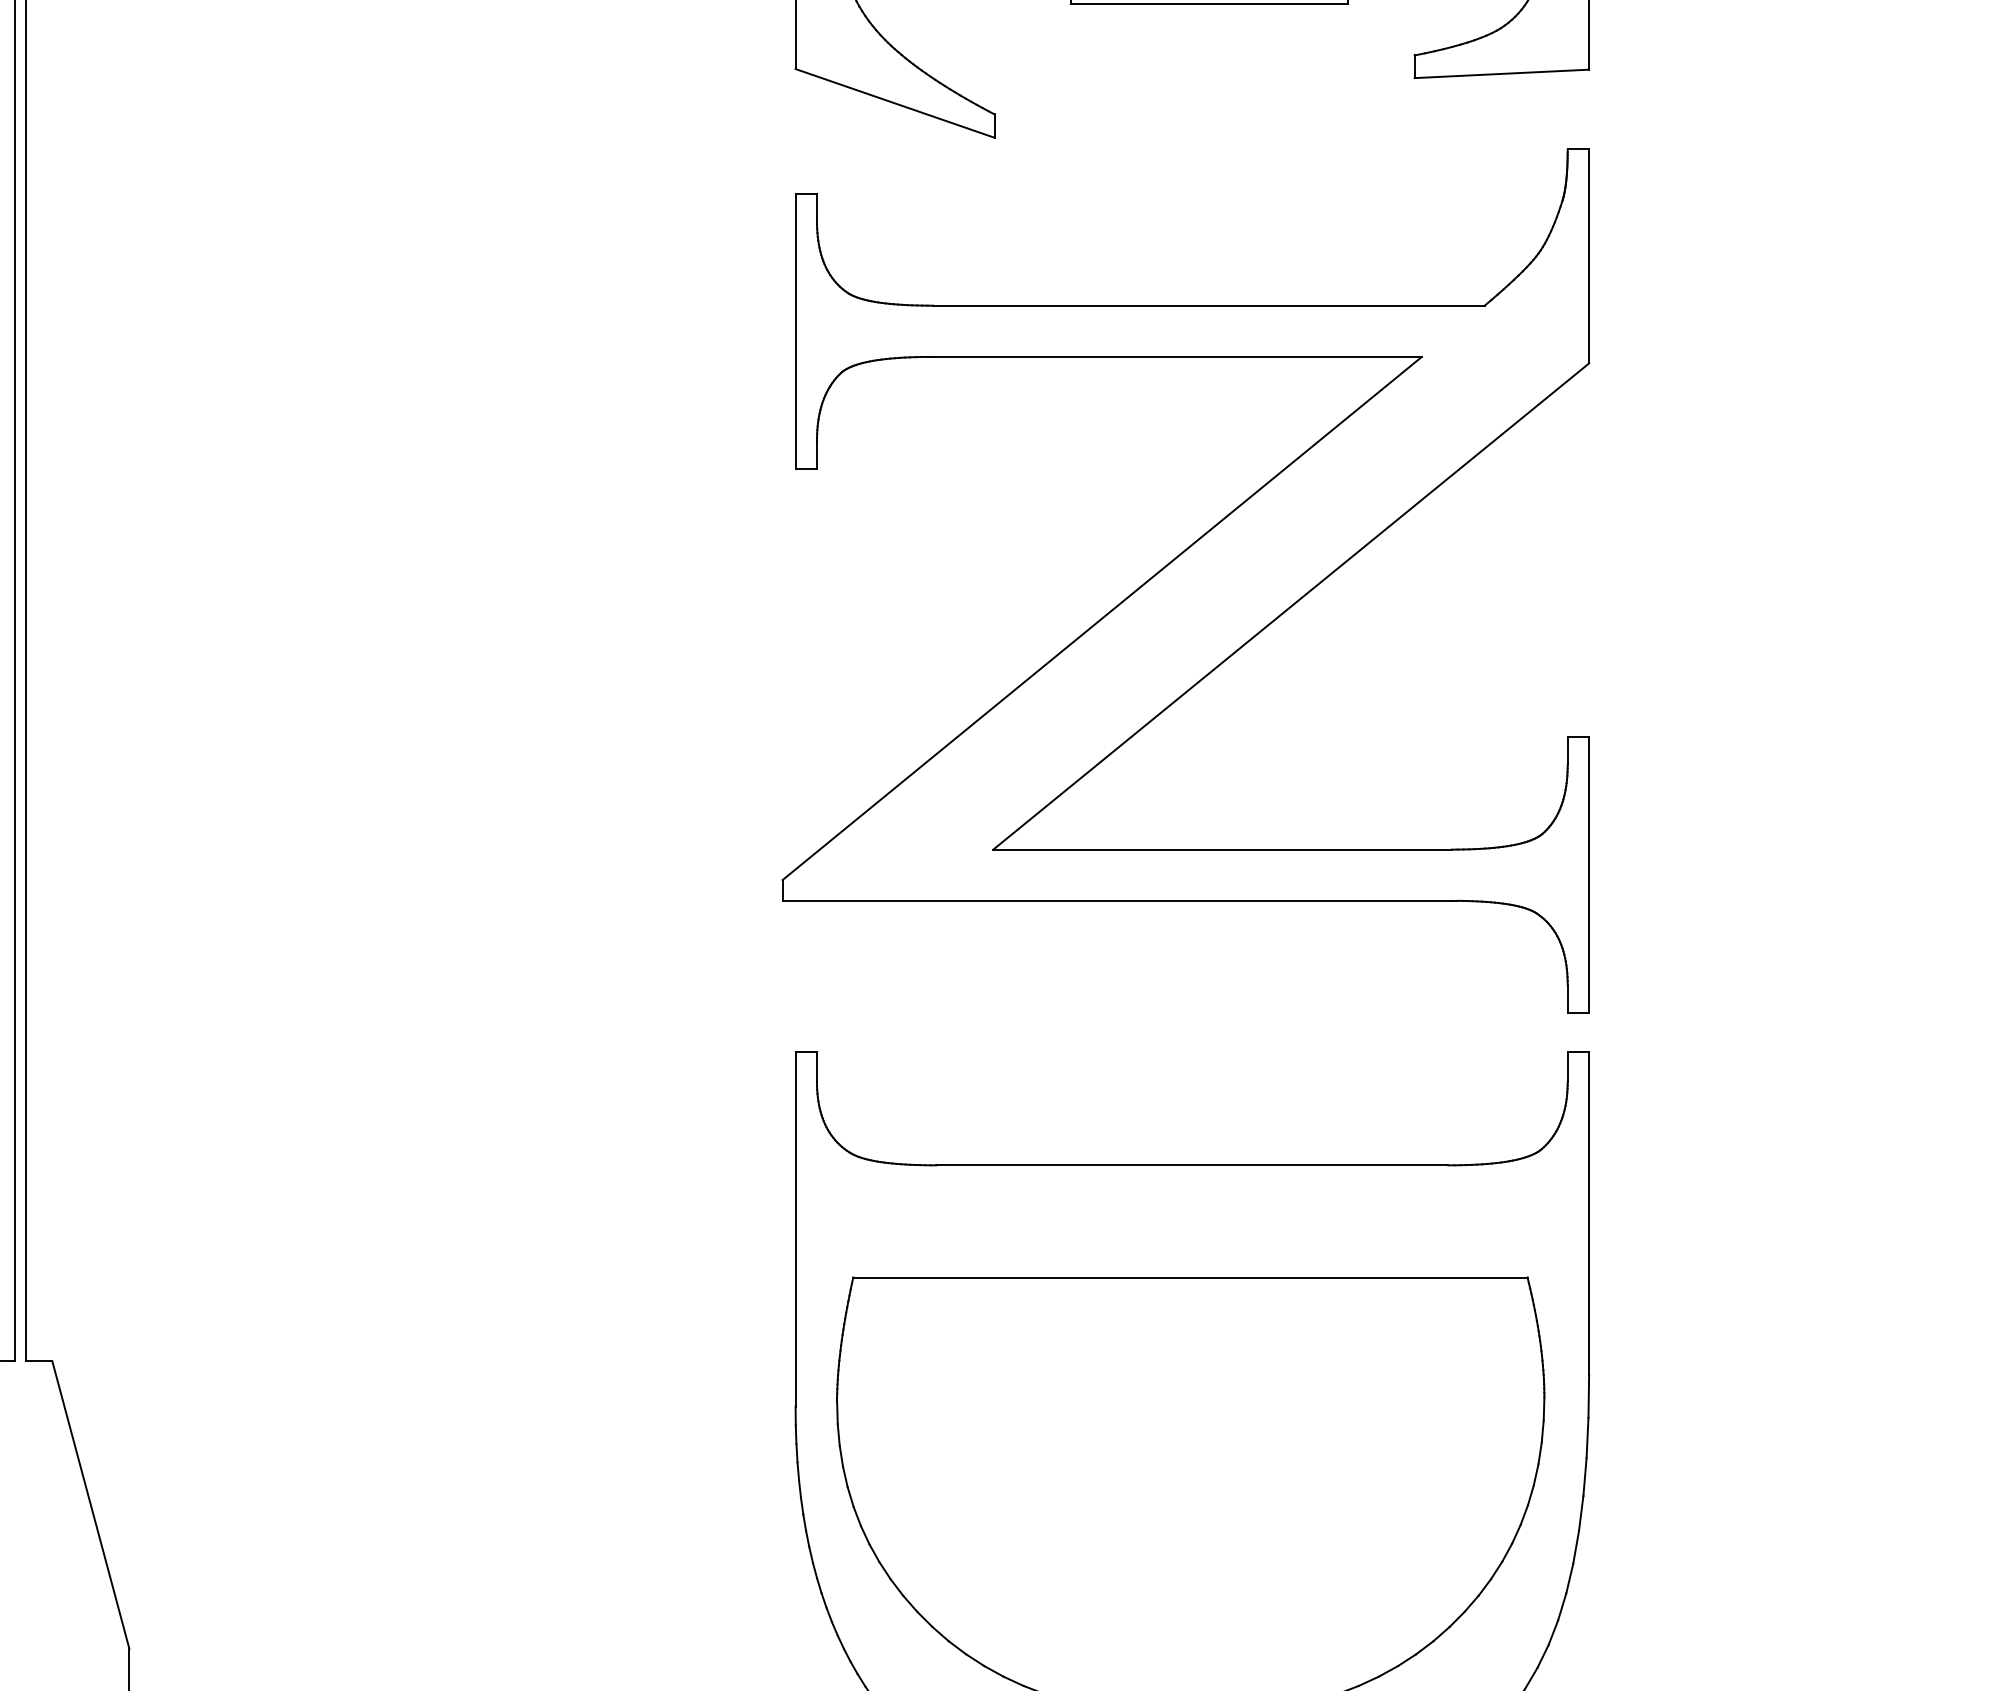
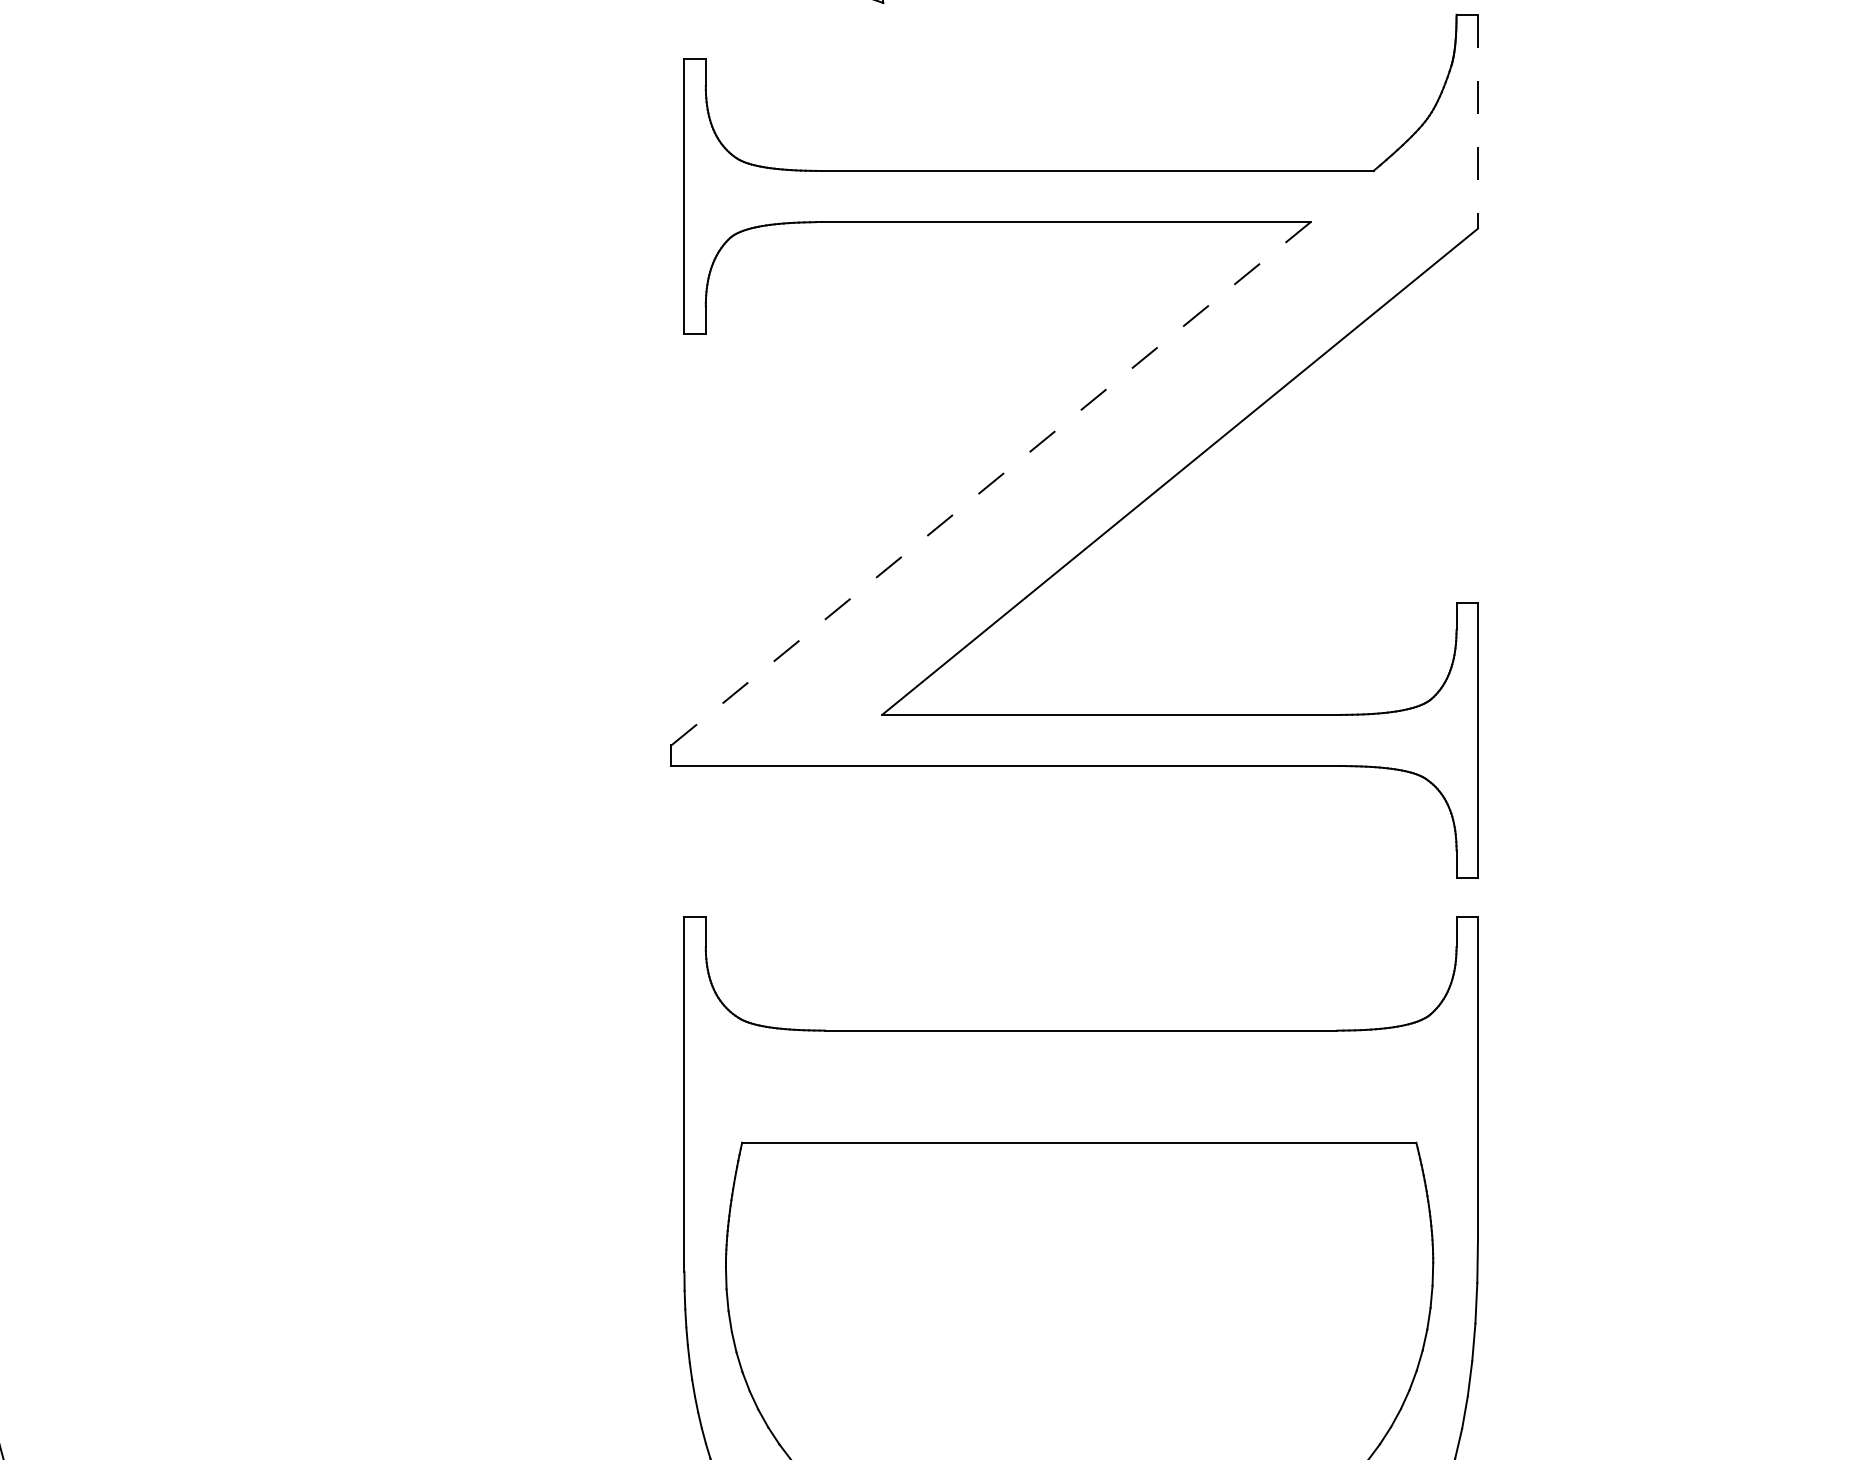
line: (1589, 256) -> (1478, 121), solid -> dashed
line: (1102, 618) -> (991, 483), solid -> dashed

